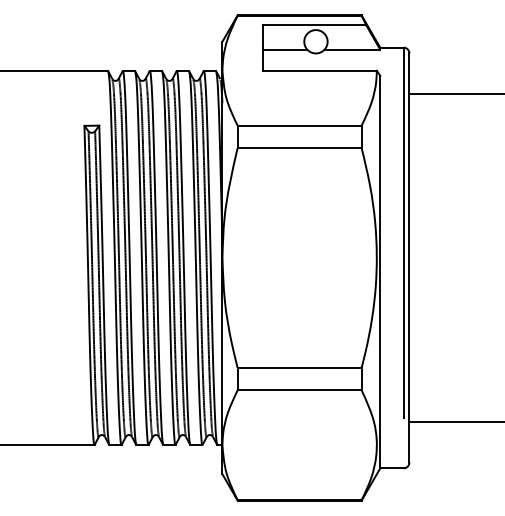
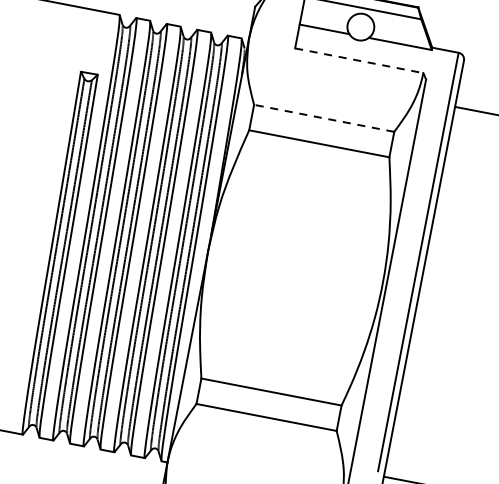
line: (320, 70) -> (359, 60), solid -> dashed
line: (299, 125) -> (324, 118), solid -> dashed

